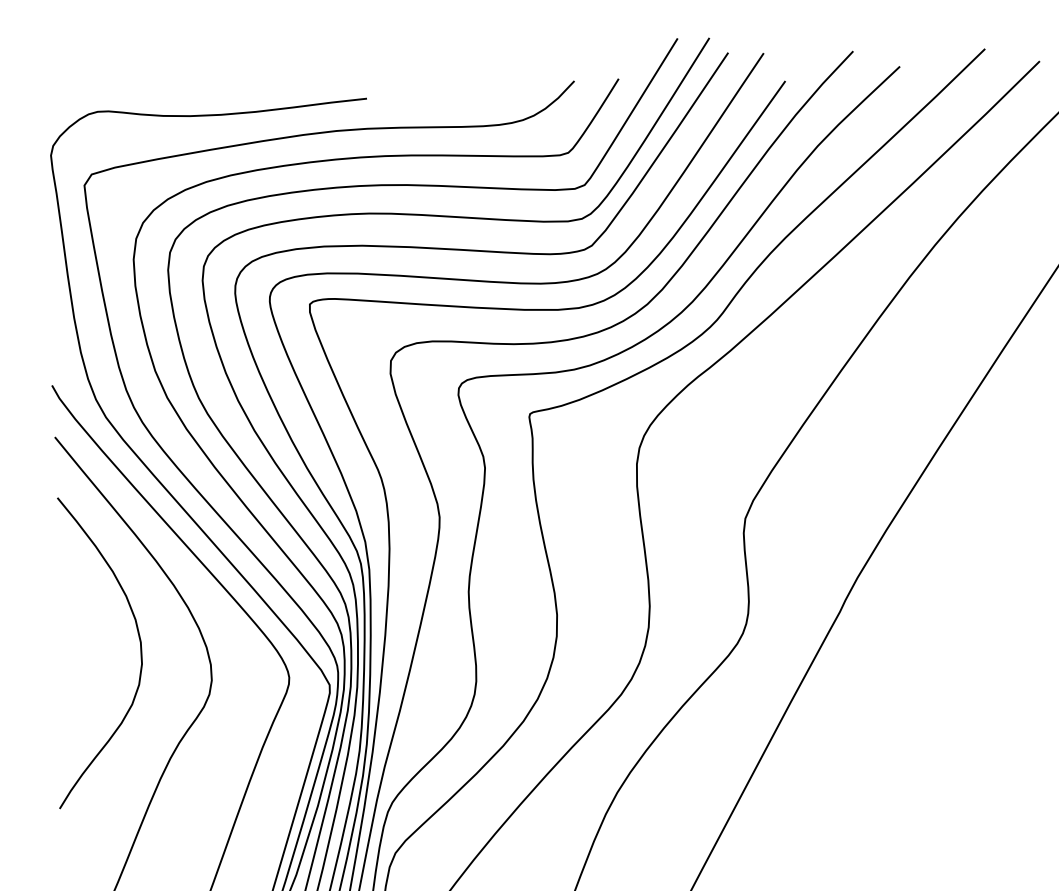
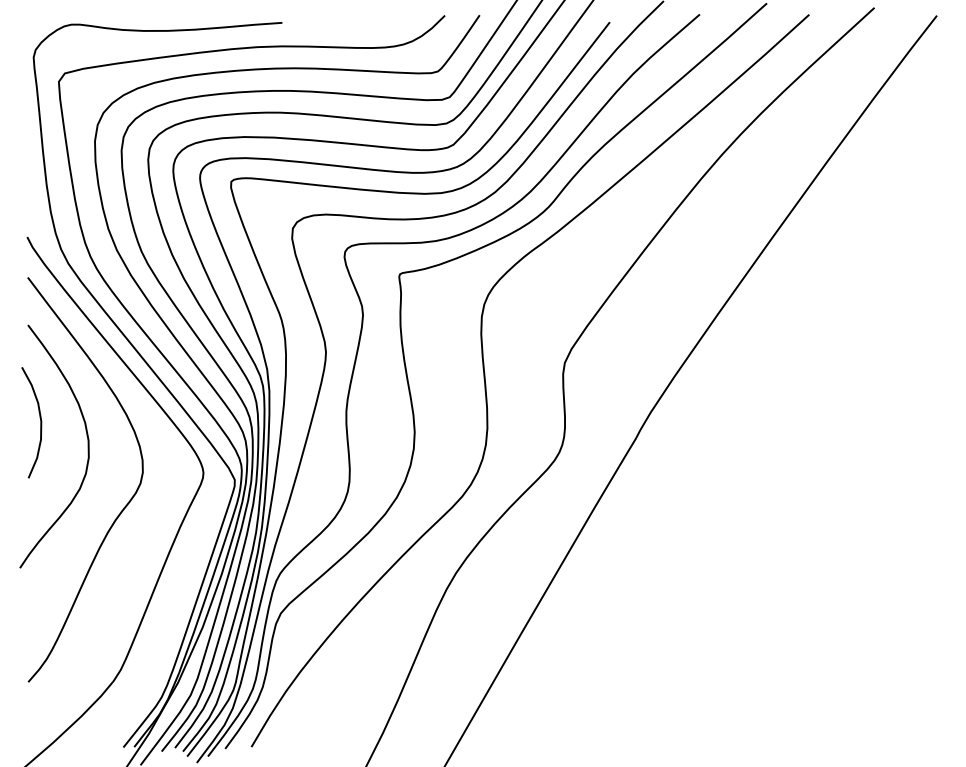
curve: (76, 616) -> (39, 418), added

